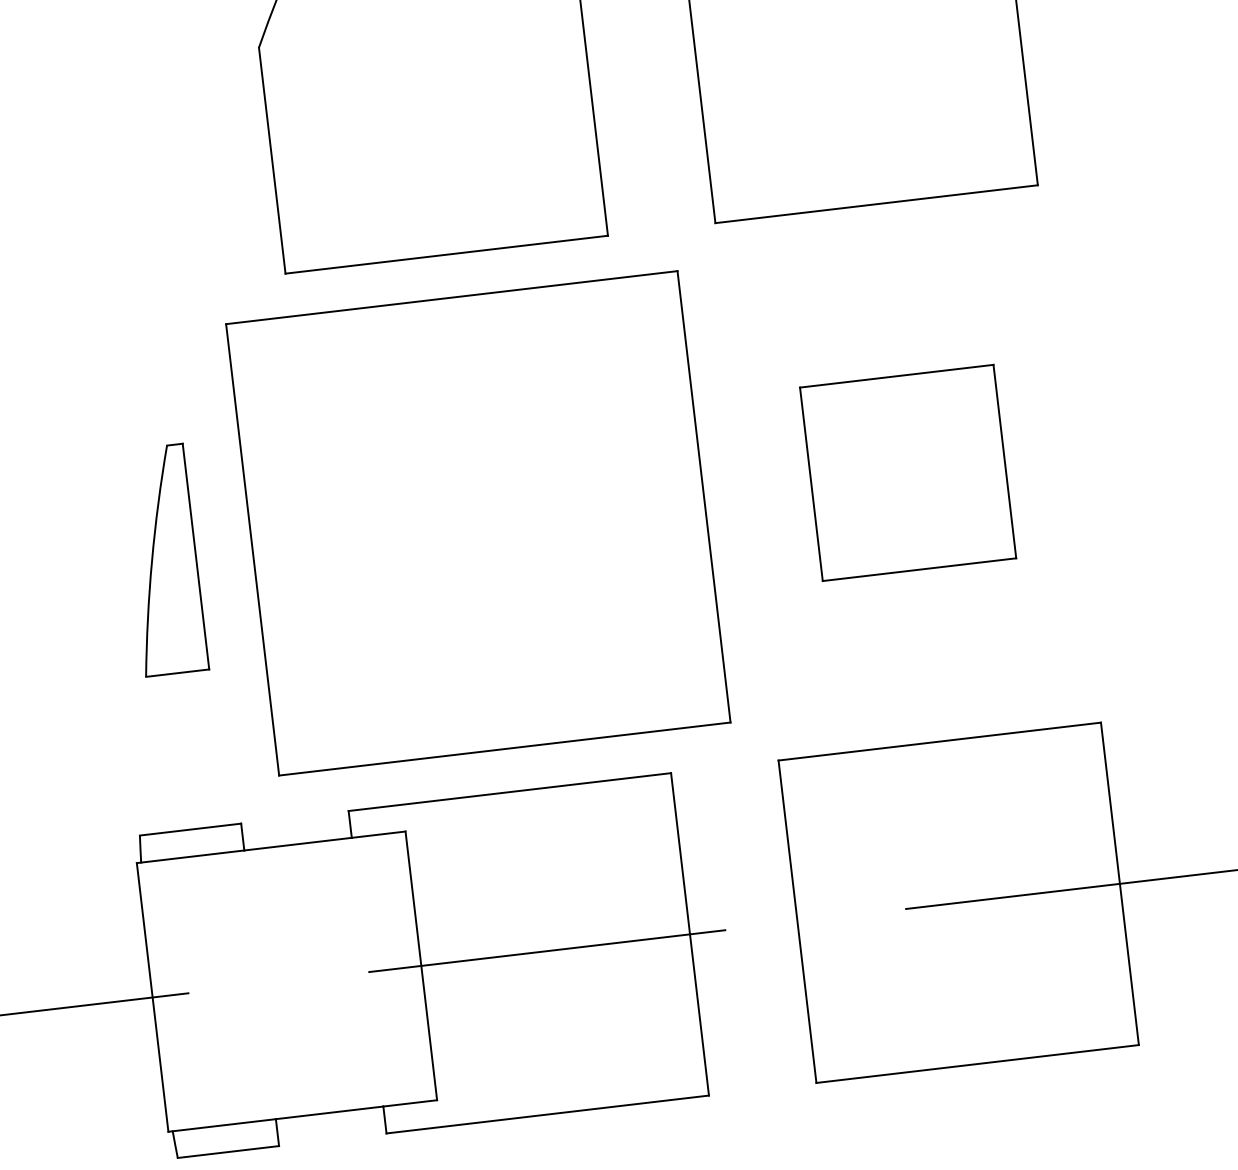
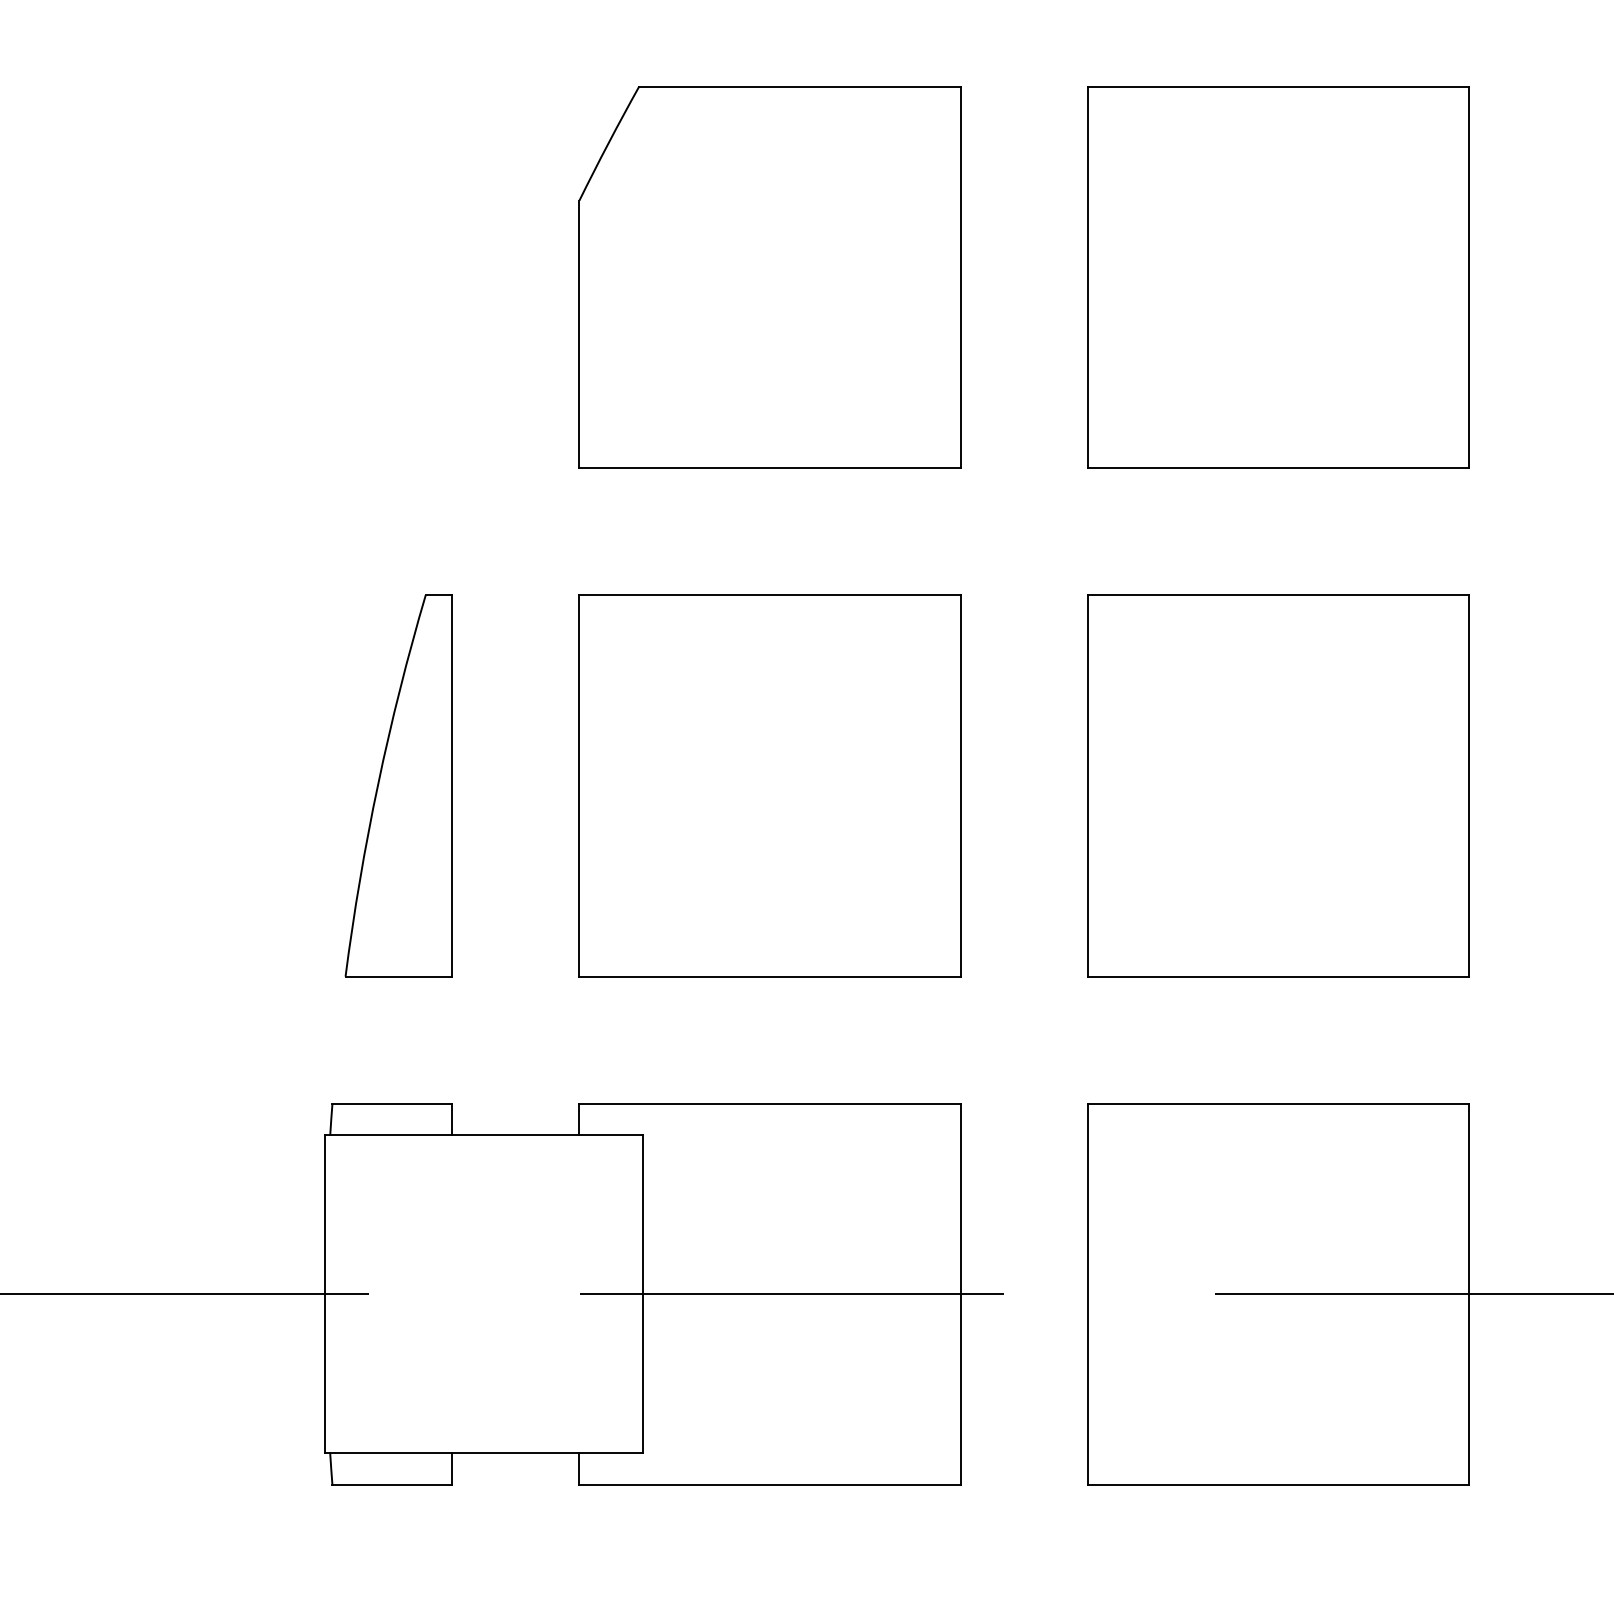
part: (907, 472) -> (1278, 785), size x1.67
part: (477, 523) -> (769, 785), size x0.71
part: (164, 560) -> (398, 785), size x1.43

